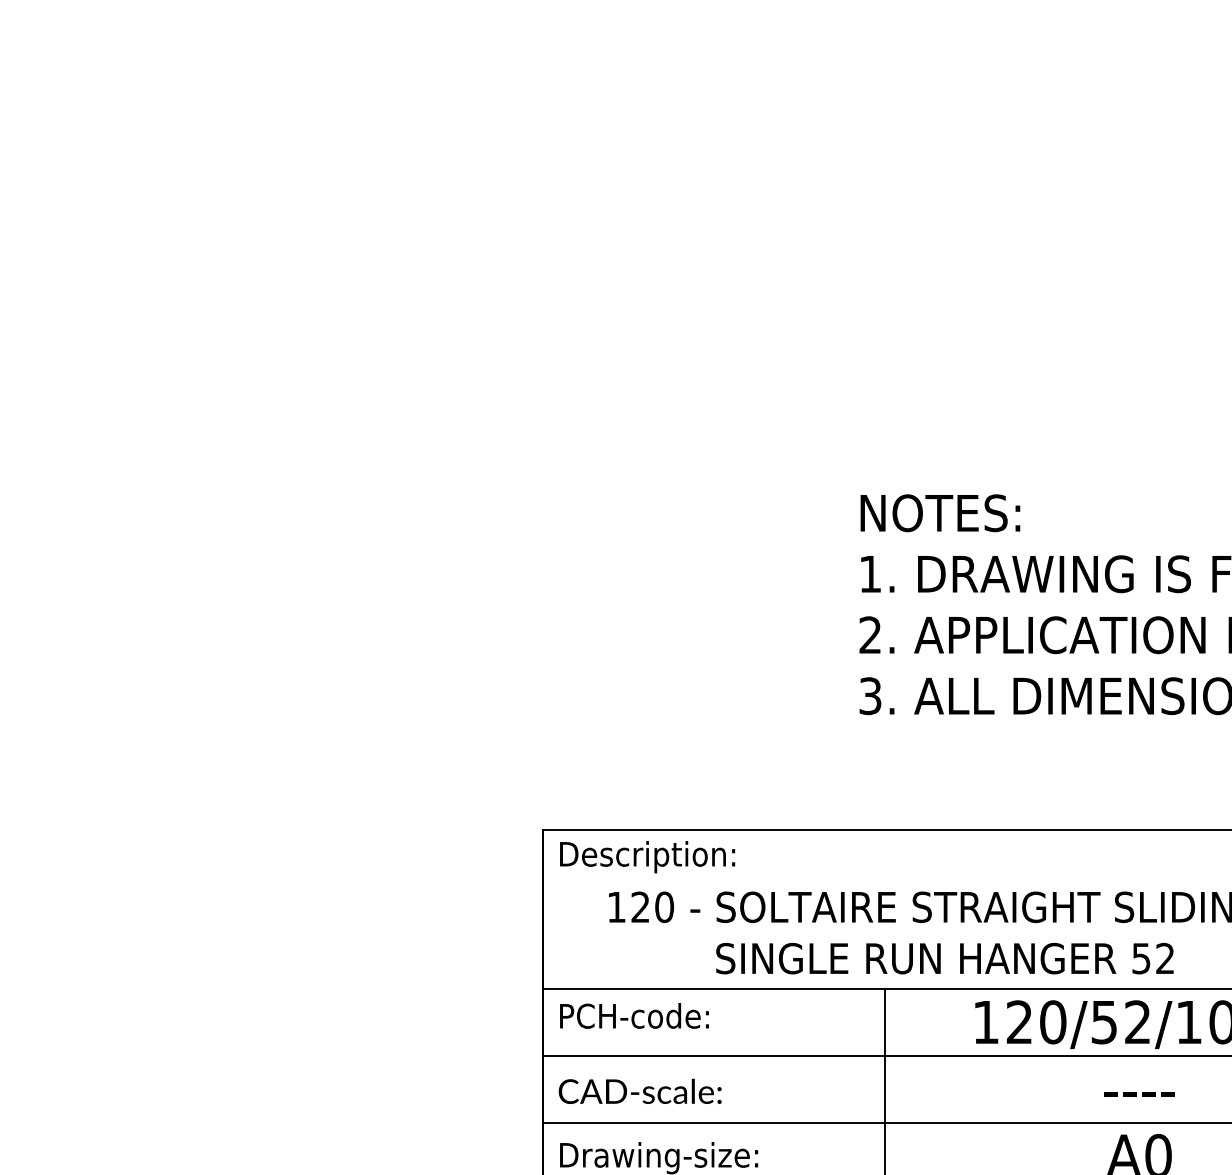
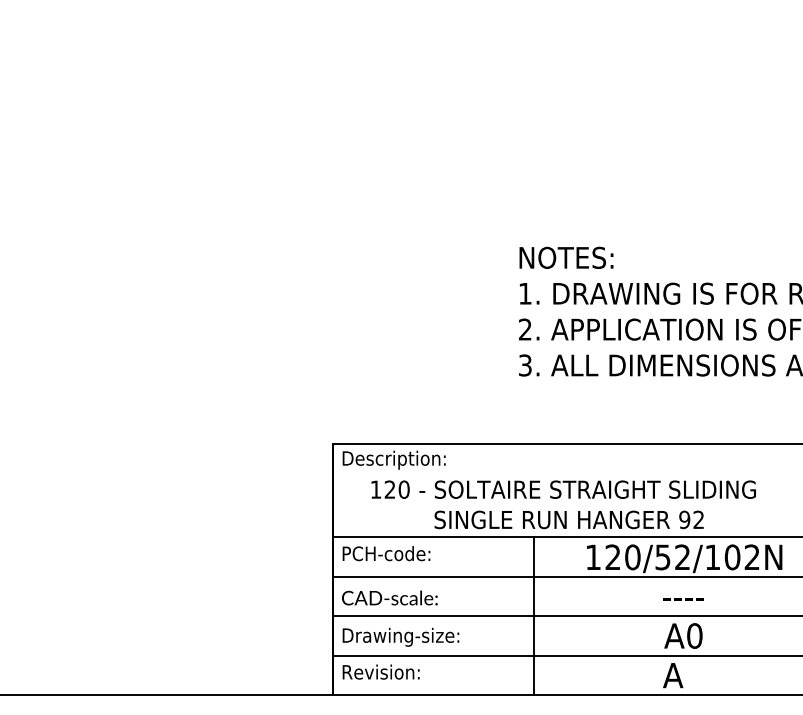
text: (1140, 957) -> (684, 519), 52 -> 92

